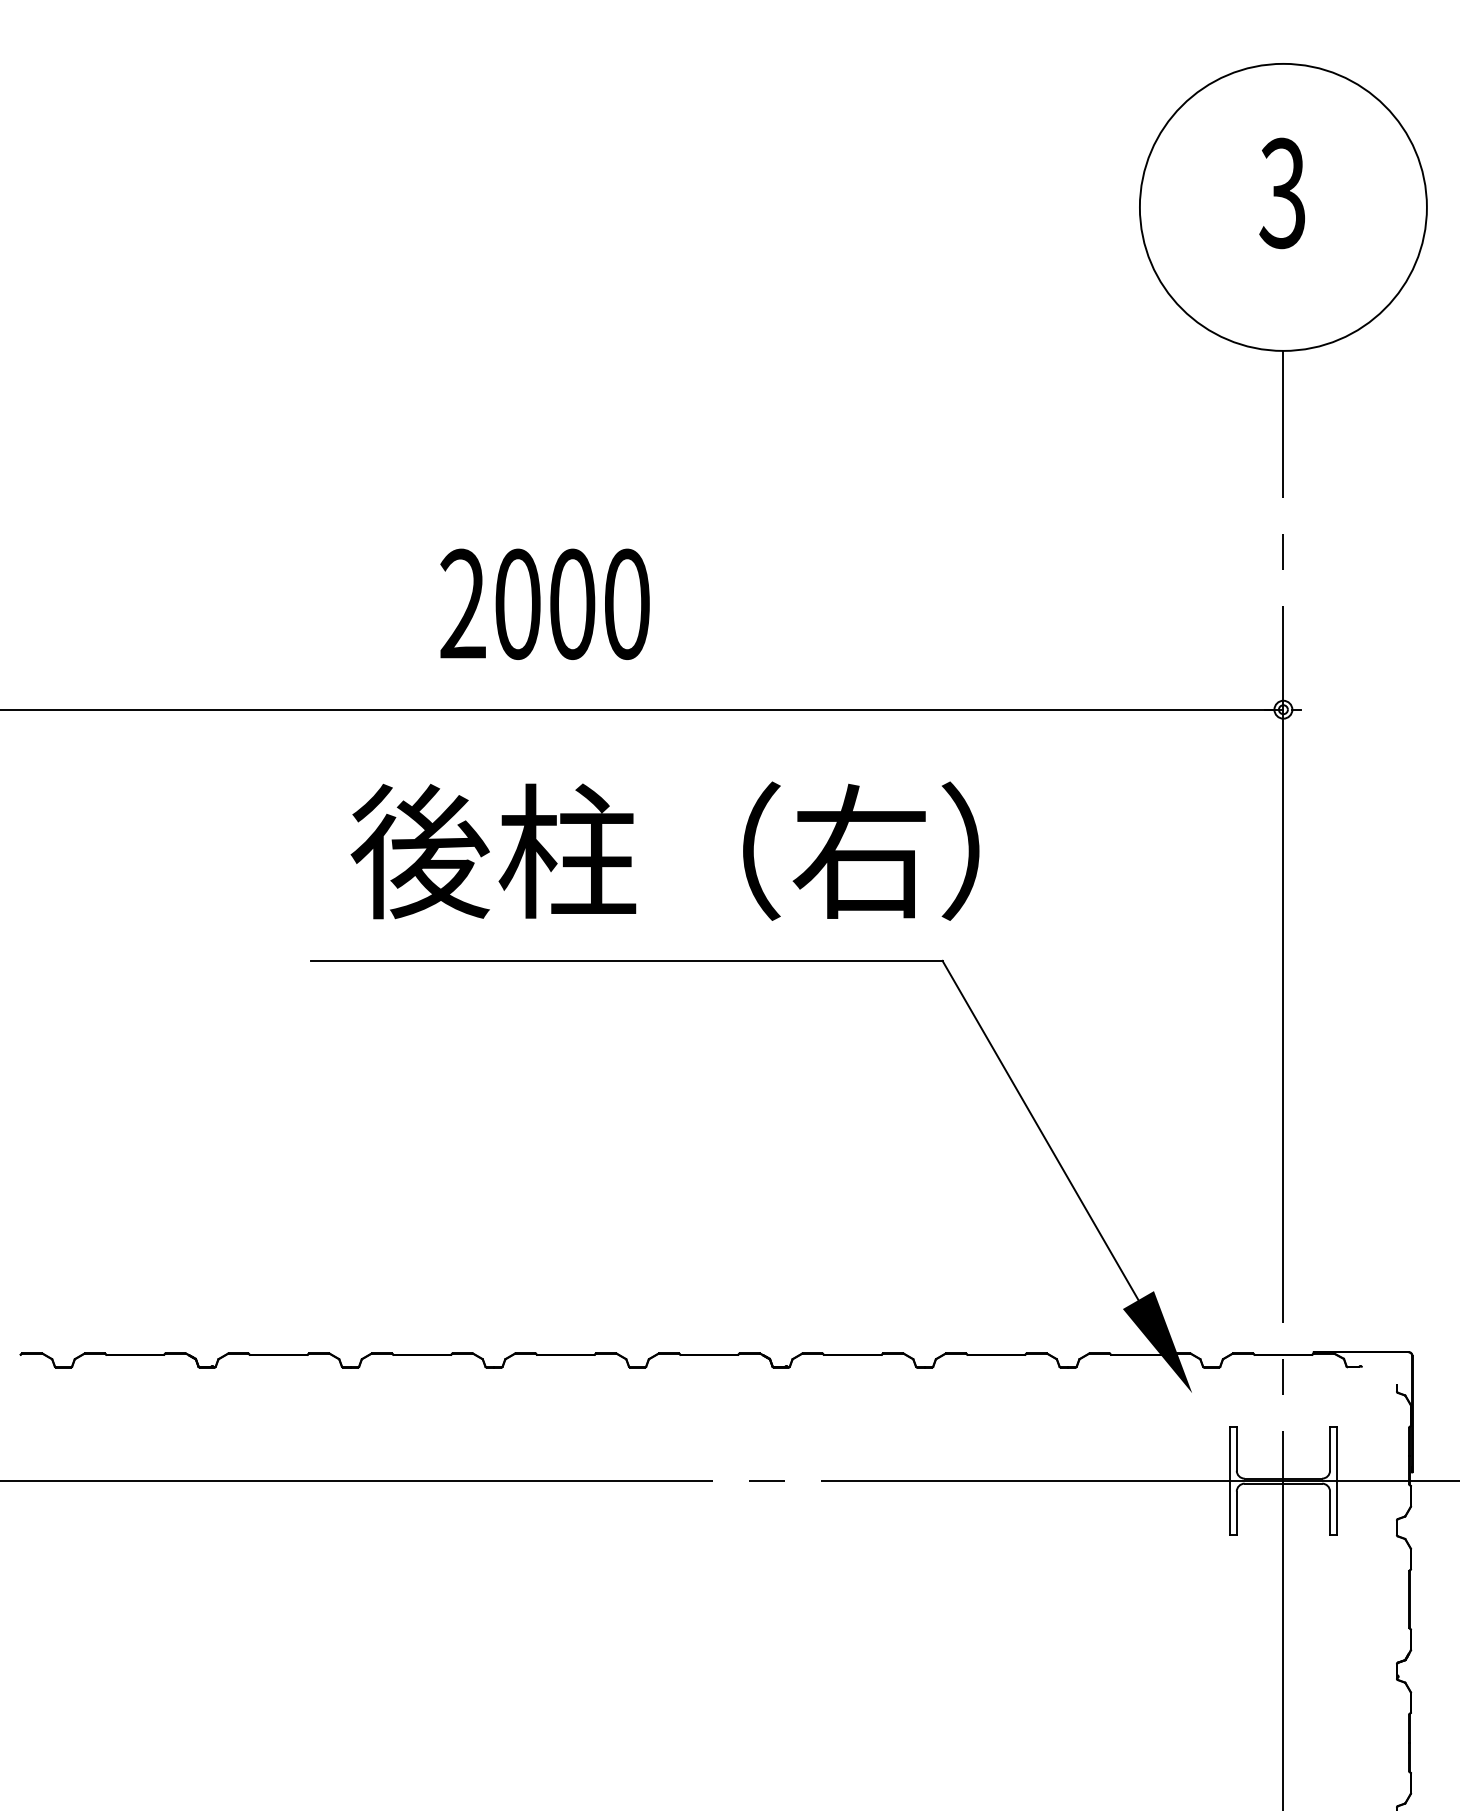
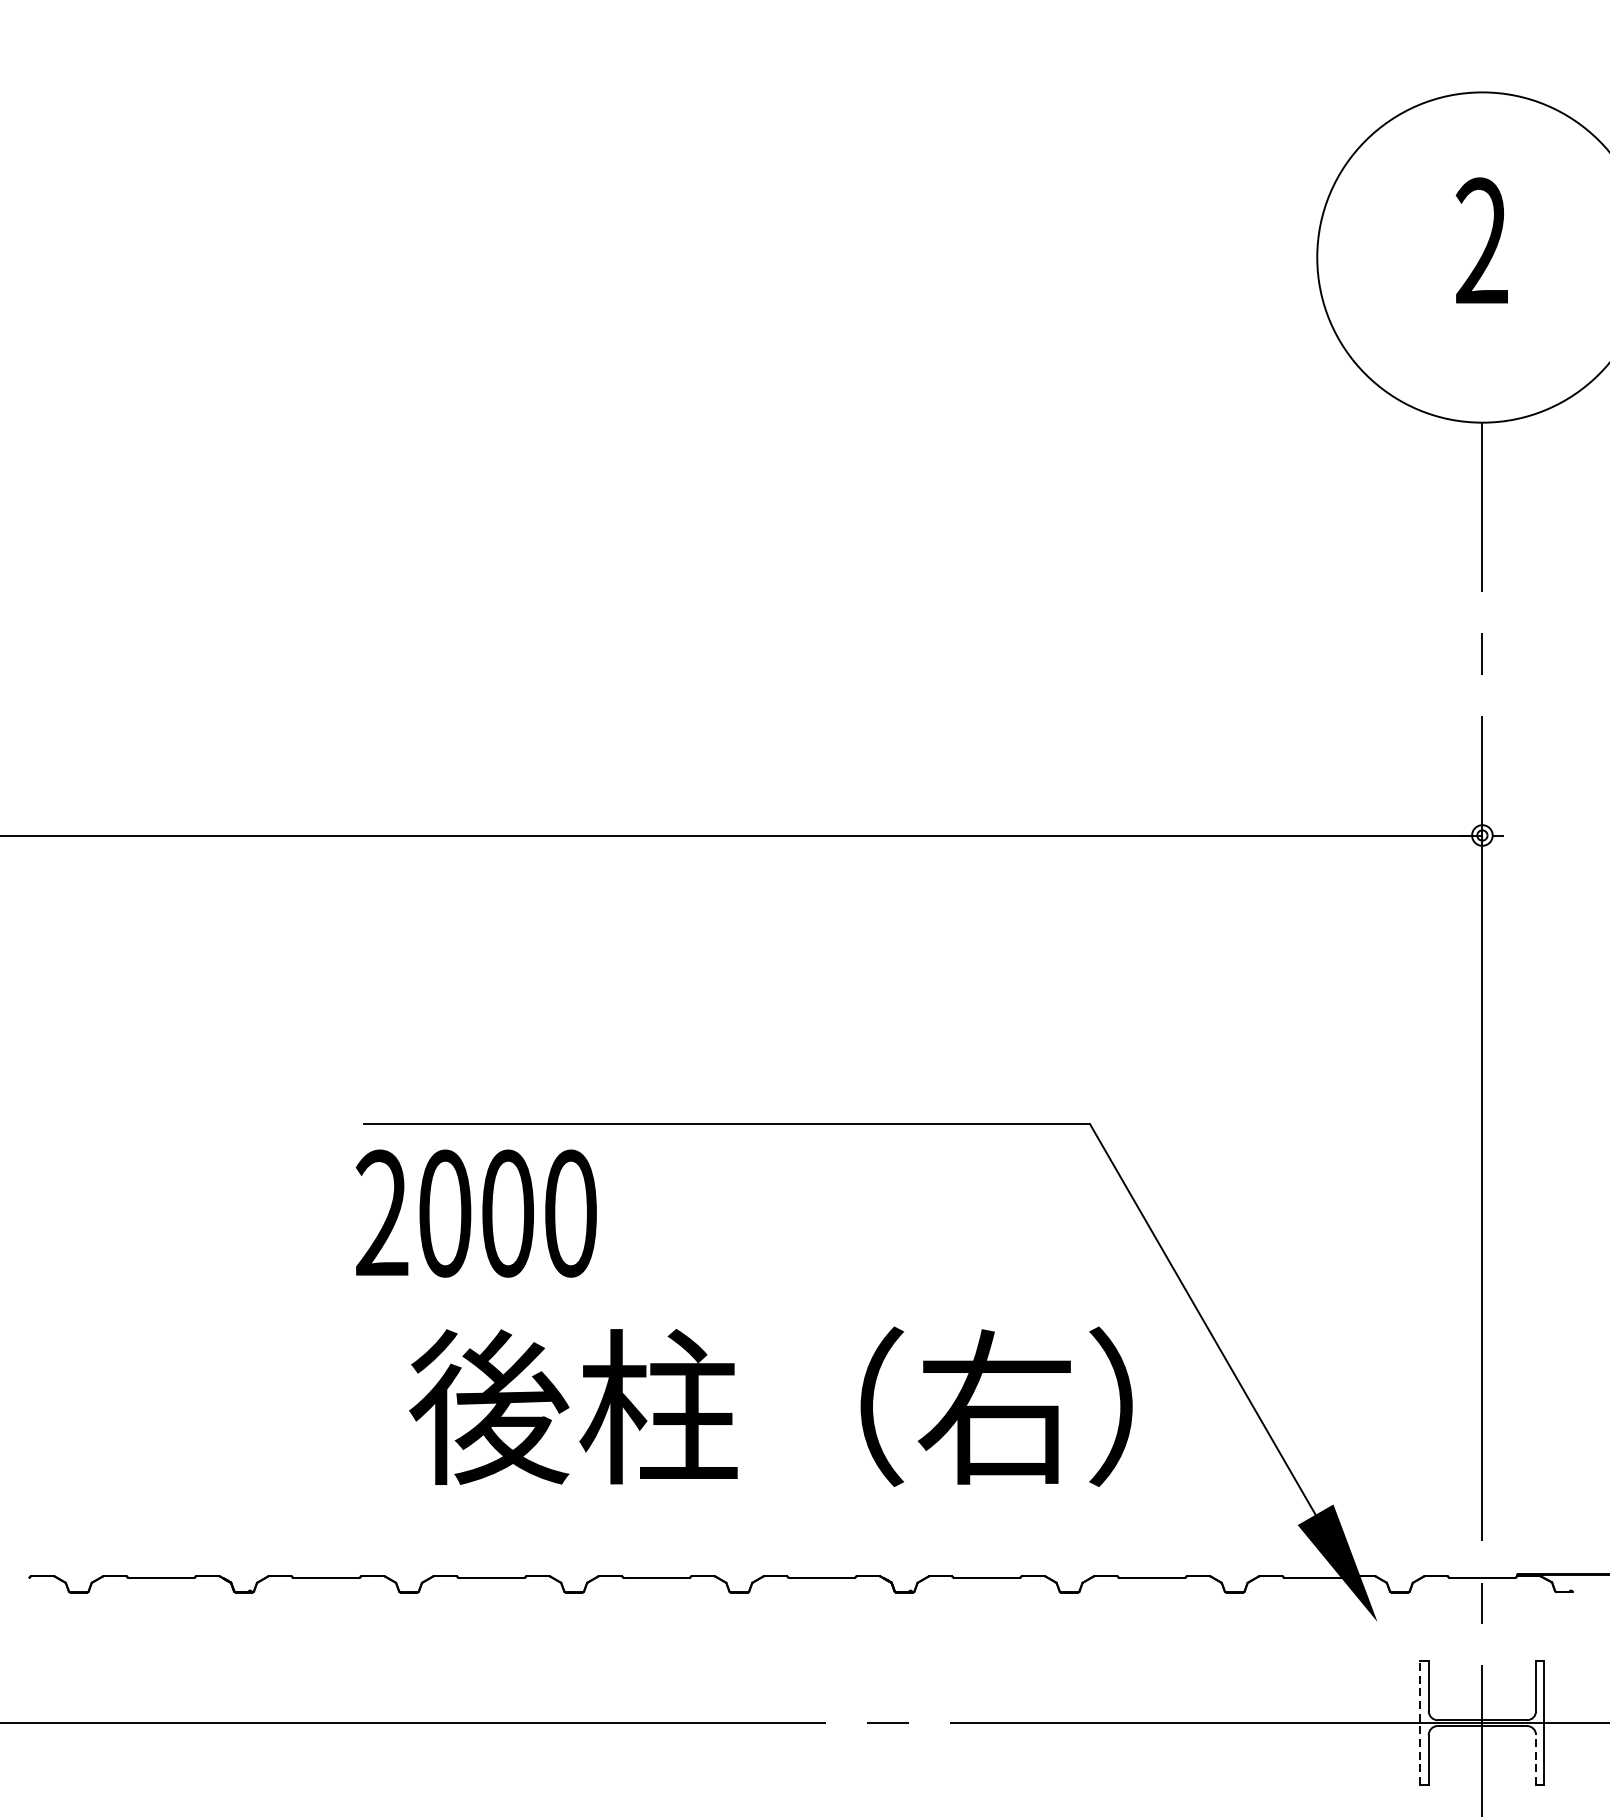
text: (1282, 193) -> (1481, 241), 3 -> 2
text: (544, 603) -> (475, 1212), moved
text: (664, 850) -> (770, 1405), moved
line: (1229, 1481) -> (1420, 1723), solid -> dashed
line: (1330, 1513) -> (1536, 1760), solid -> dashed

